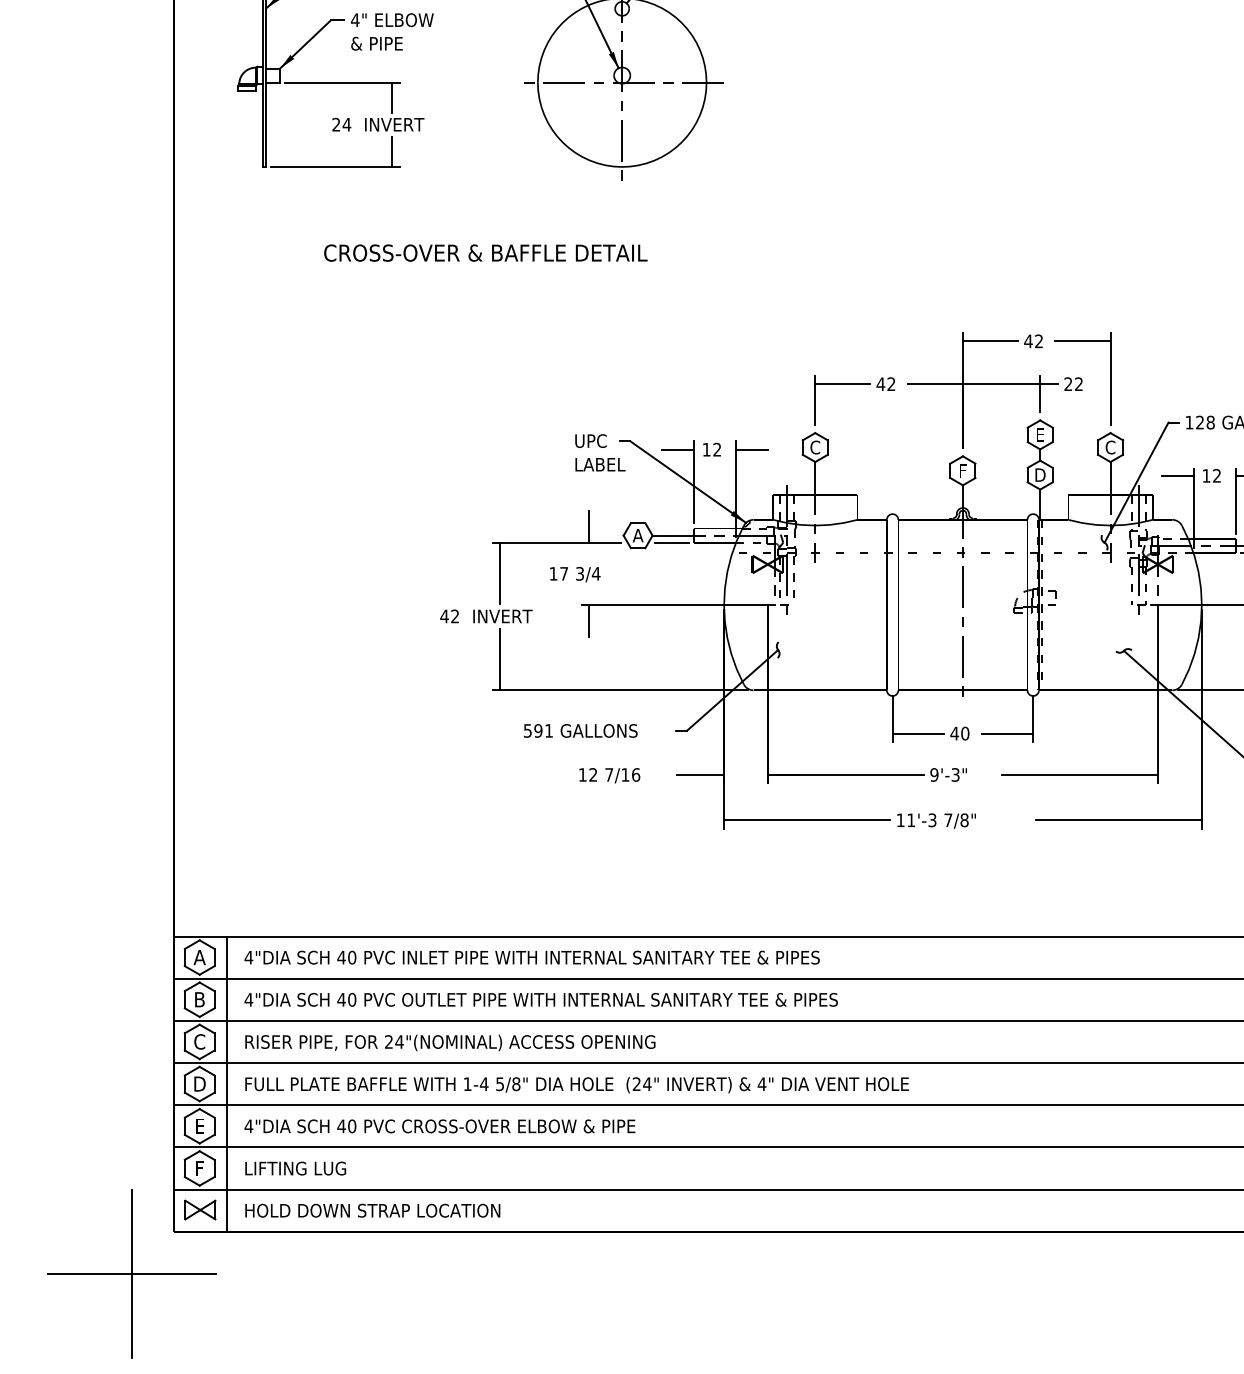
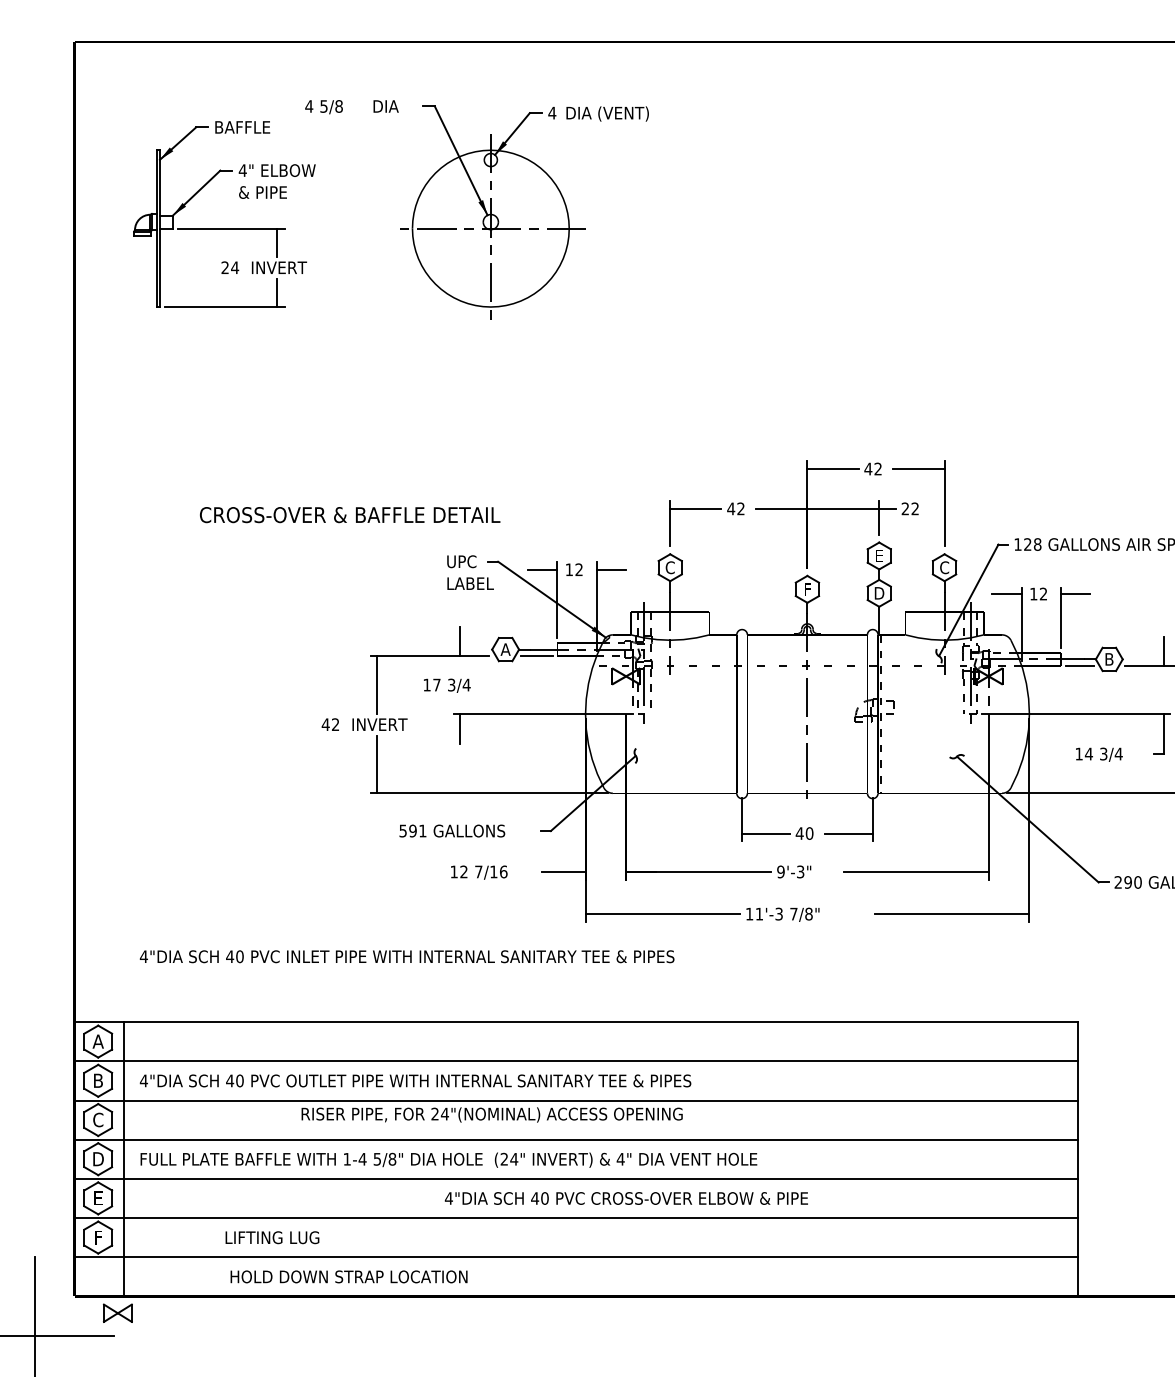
text: (486, 253) -> (350, 515), moved
text: (531, 957) -> (406, 956), moved
text: (449, 1042) -> (491, 1114), moved
text: (438, 1126) -> (625, 1198), moved
text: (295, 1168) -> (272, 1237), moved
part: (199, 1209) -> (117, 1312), moved
text: (372, 1210) -> (348, 1276), moved

